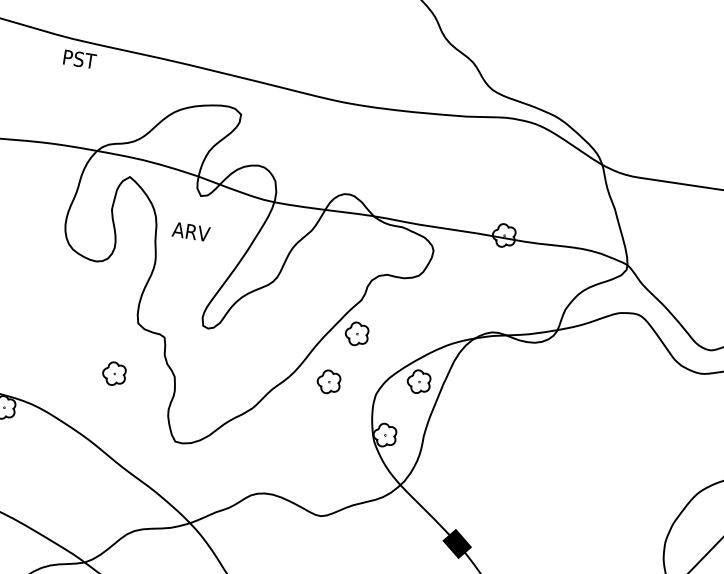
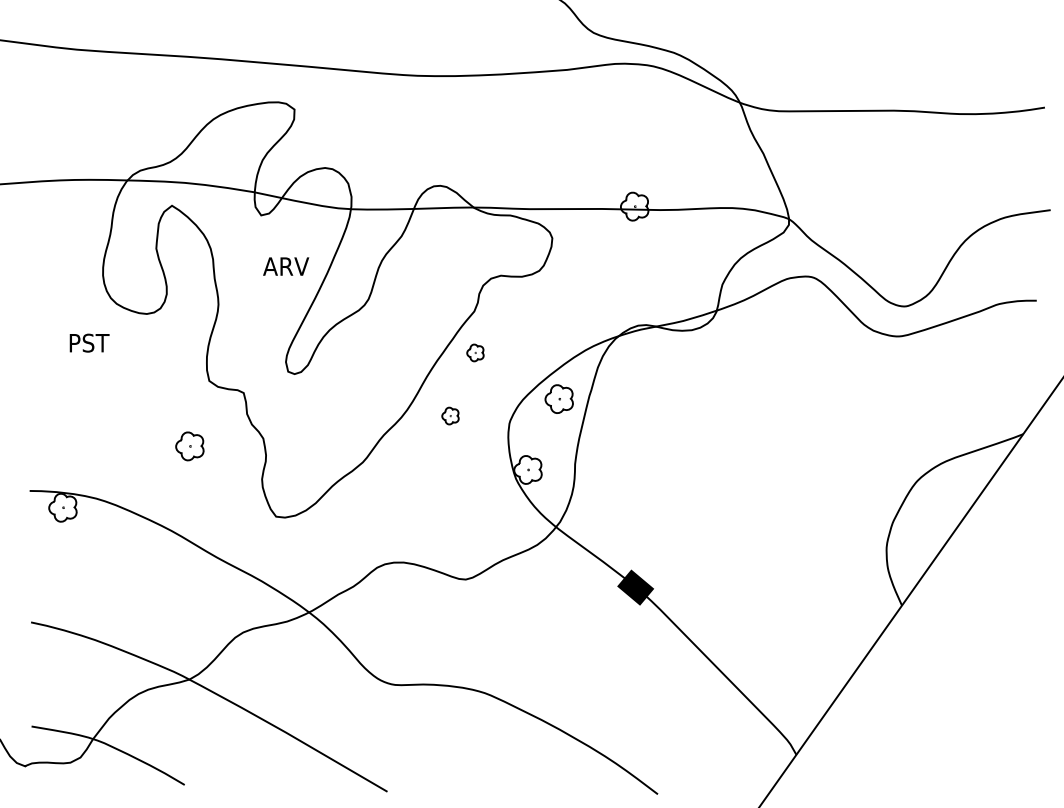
text: (79, 58) -> (89, 342), moved
text: (191, 231) -> (286, 266), moved
part: (357, 333) -> (475, 352), size x0.6
part: (329, 381) -> (450, 415), size x0.6

